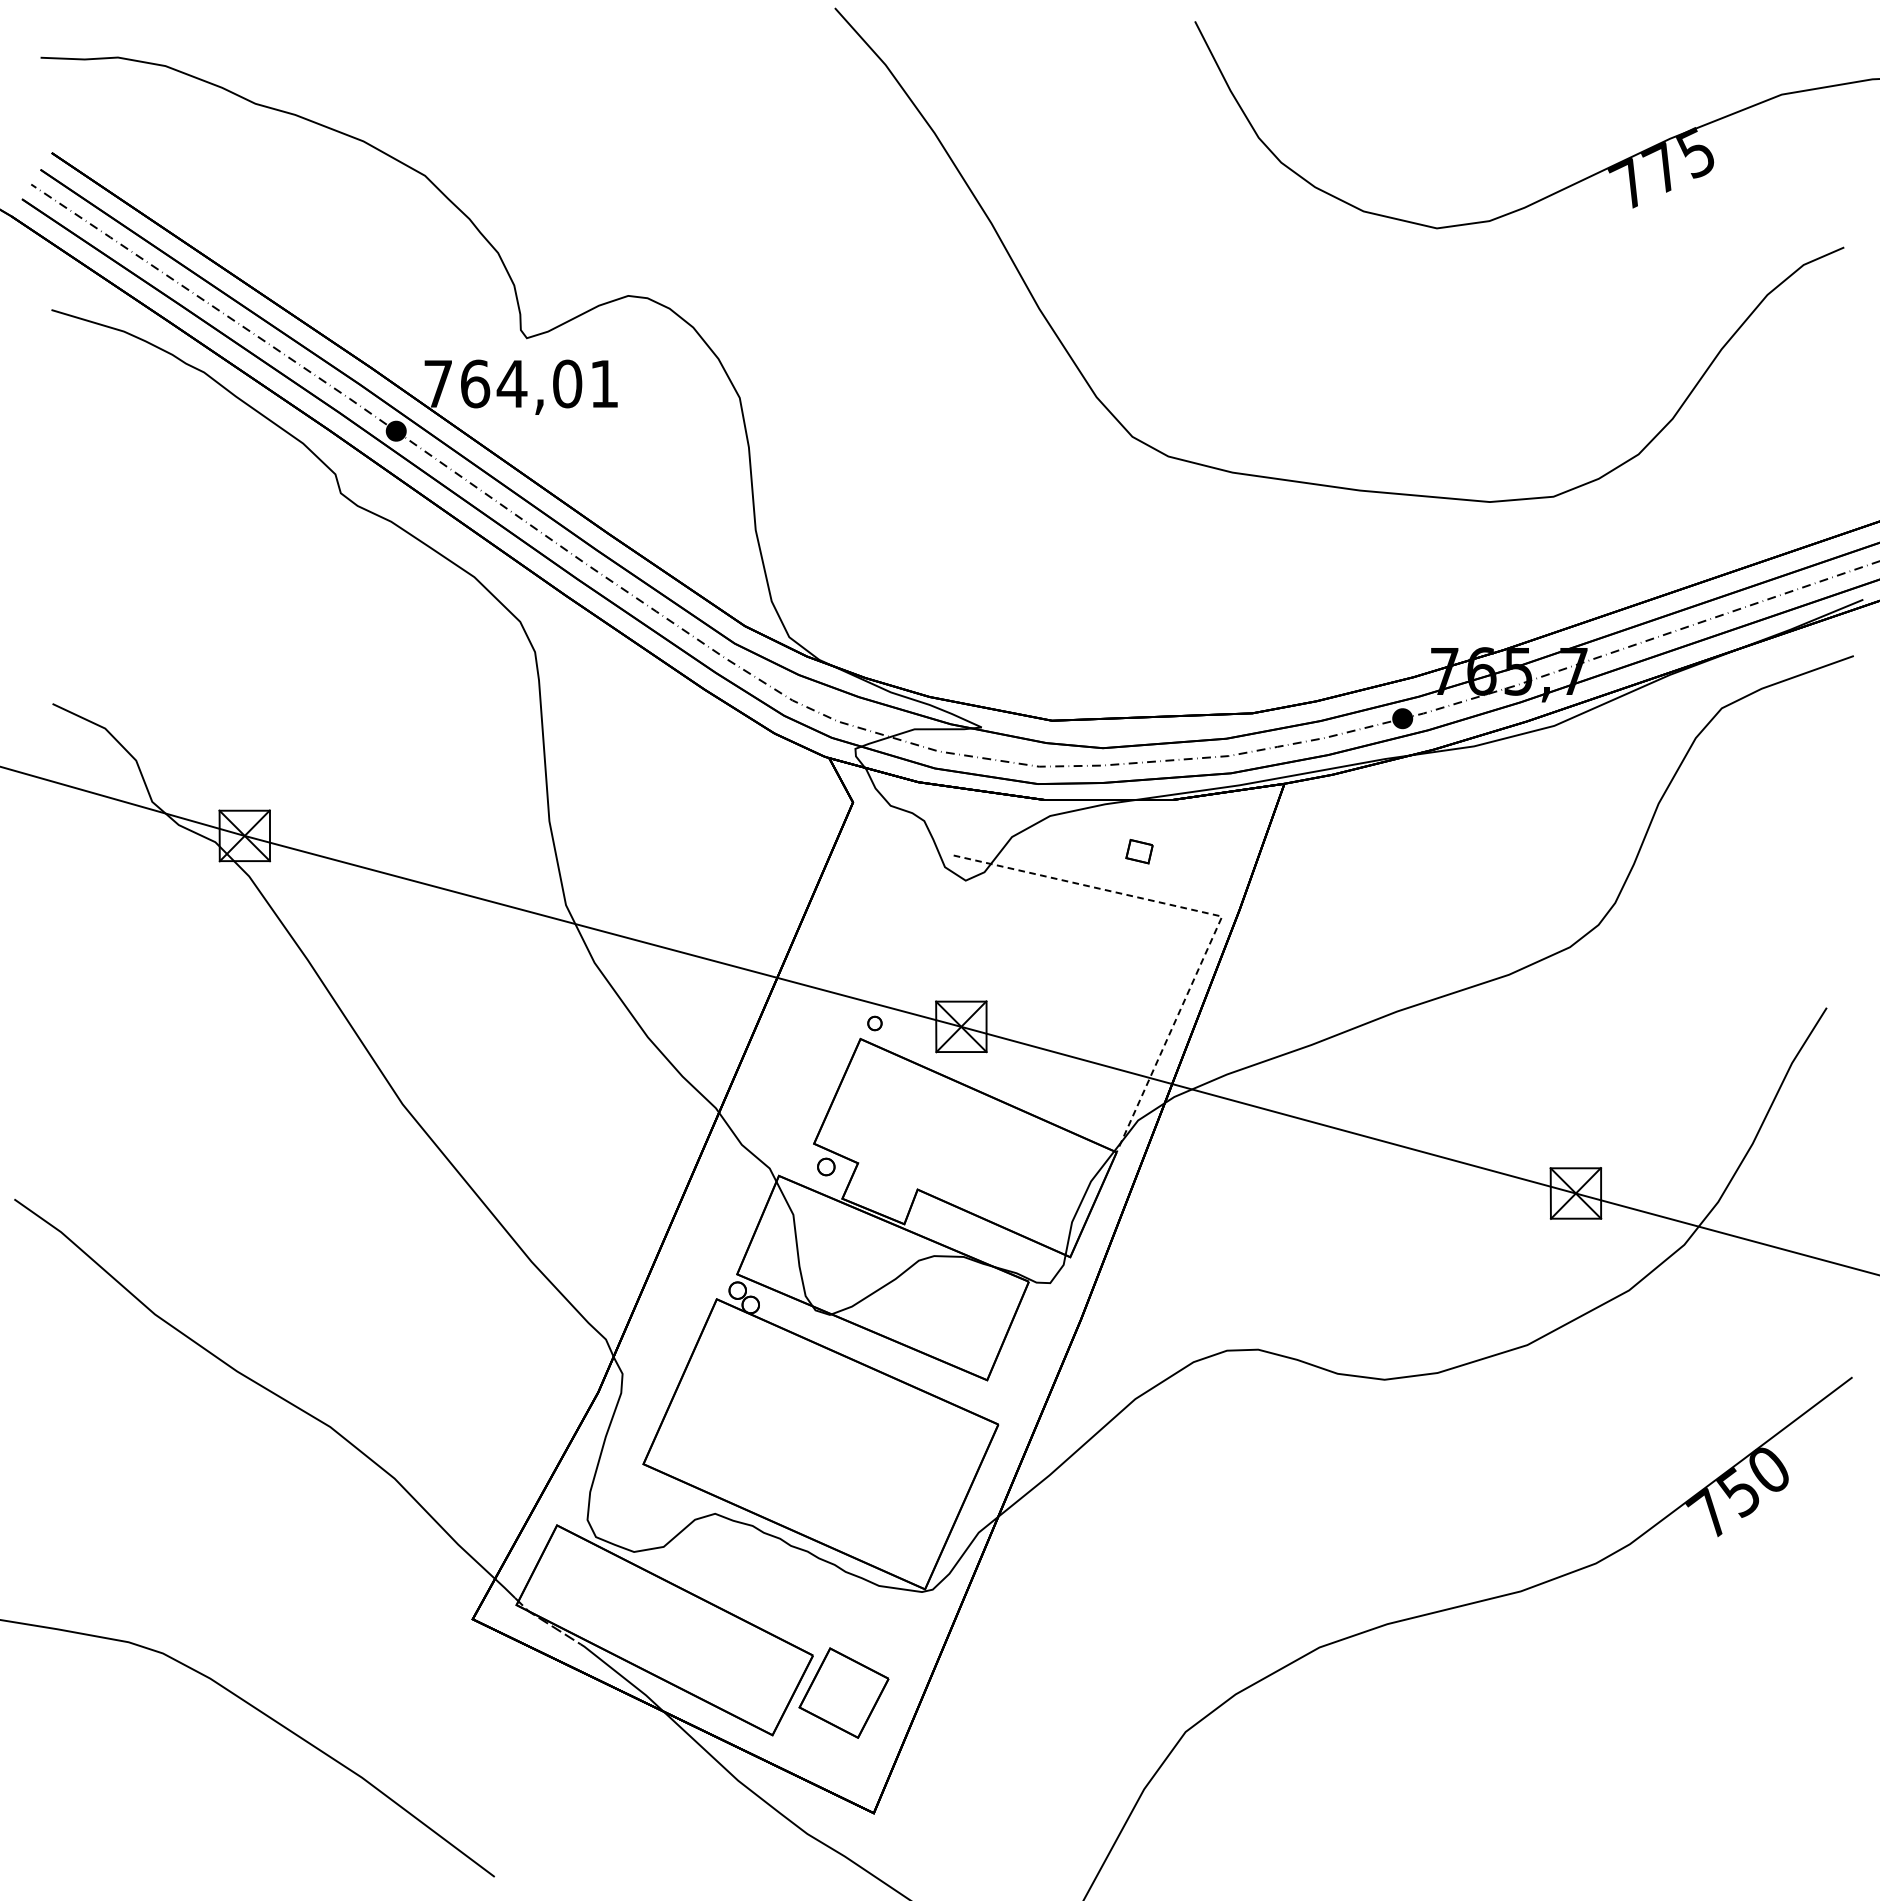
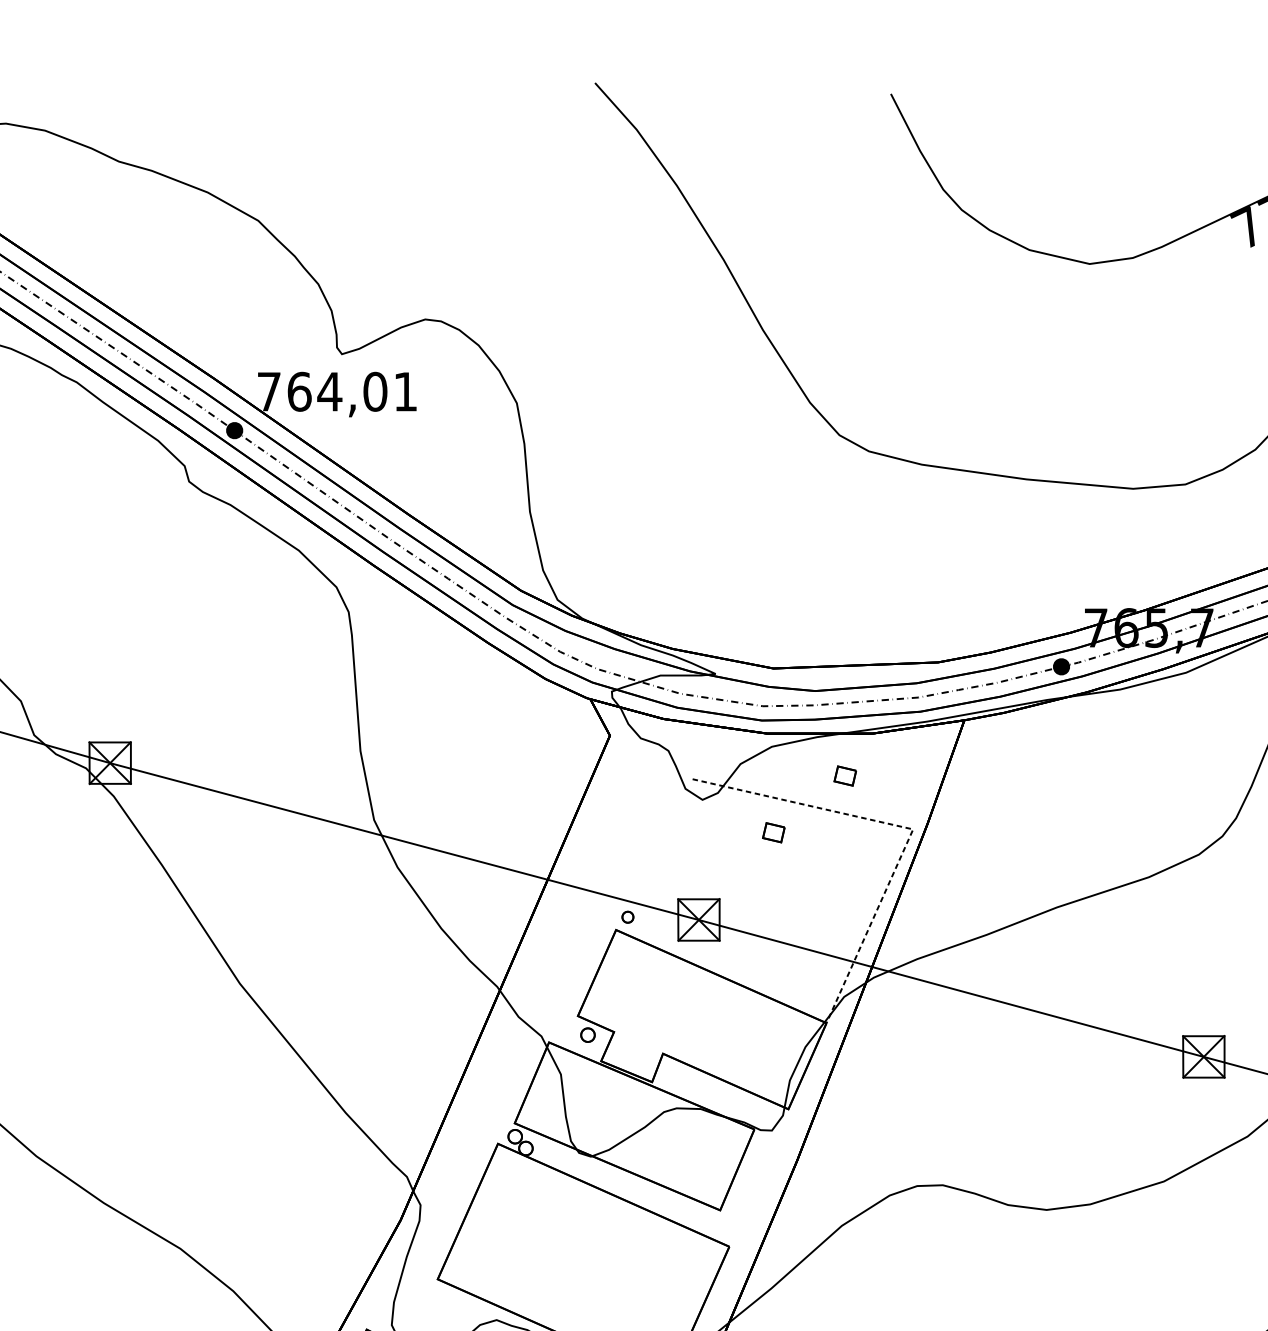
part: (1052, 920) -> (773, 832), added

